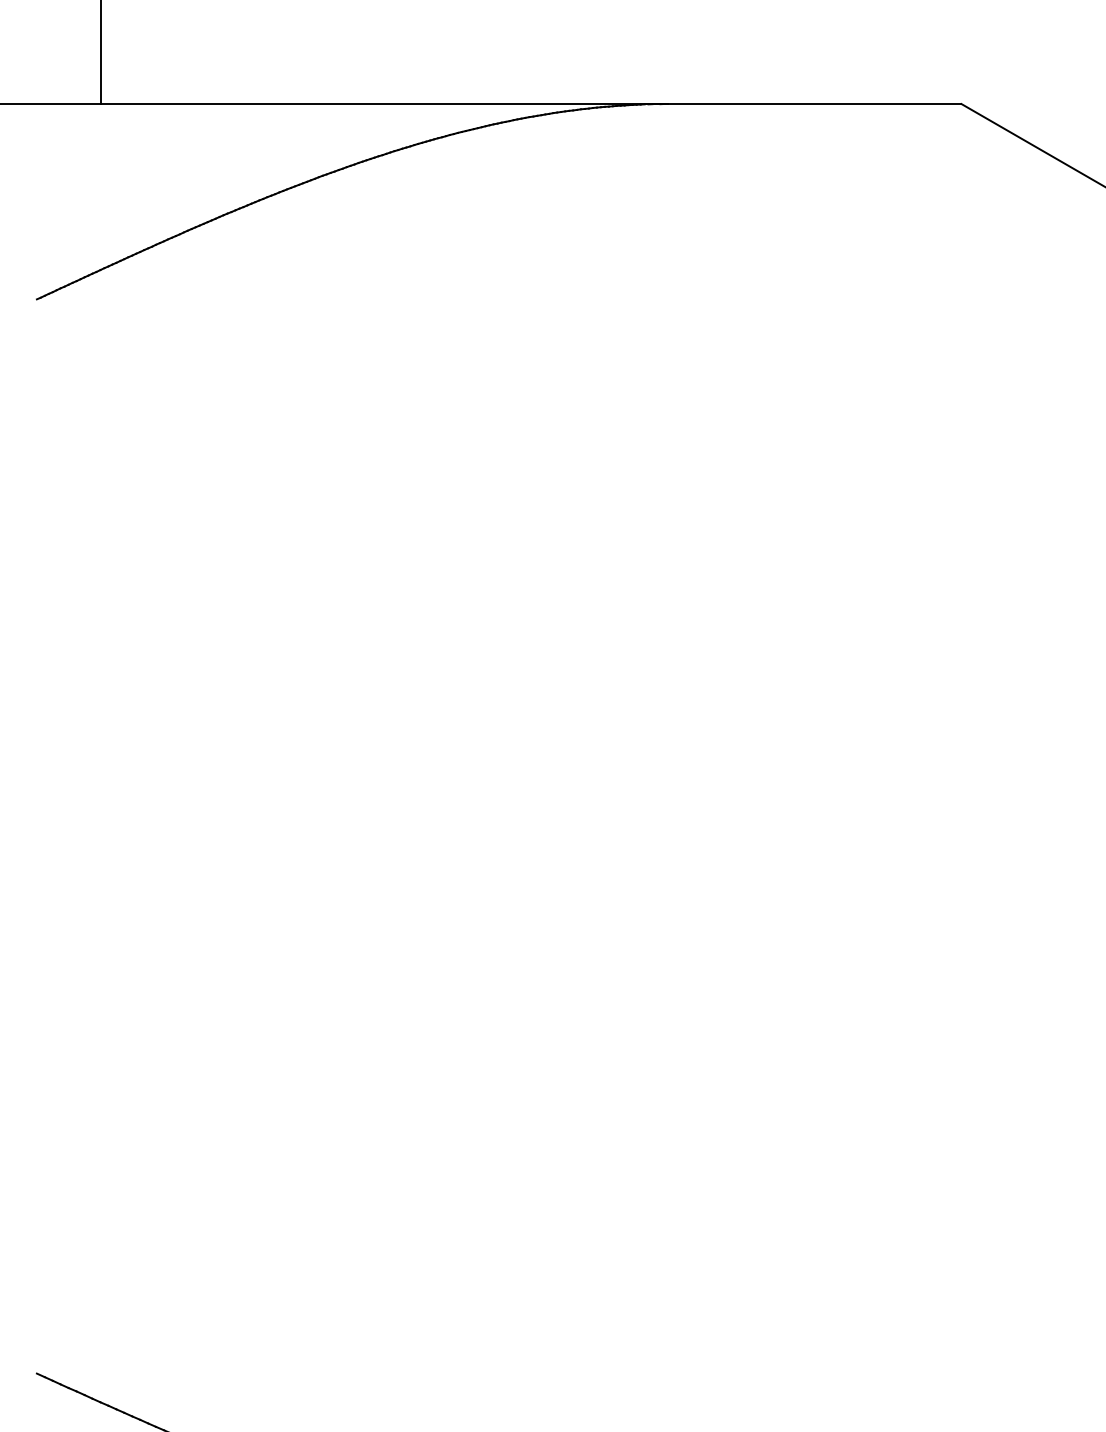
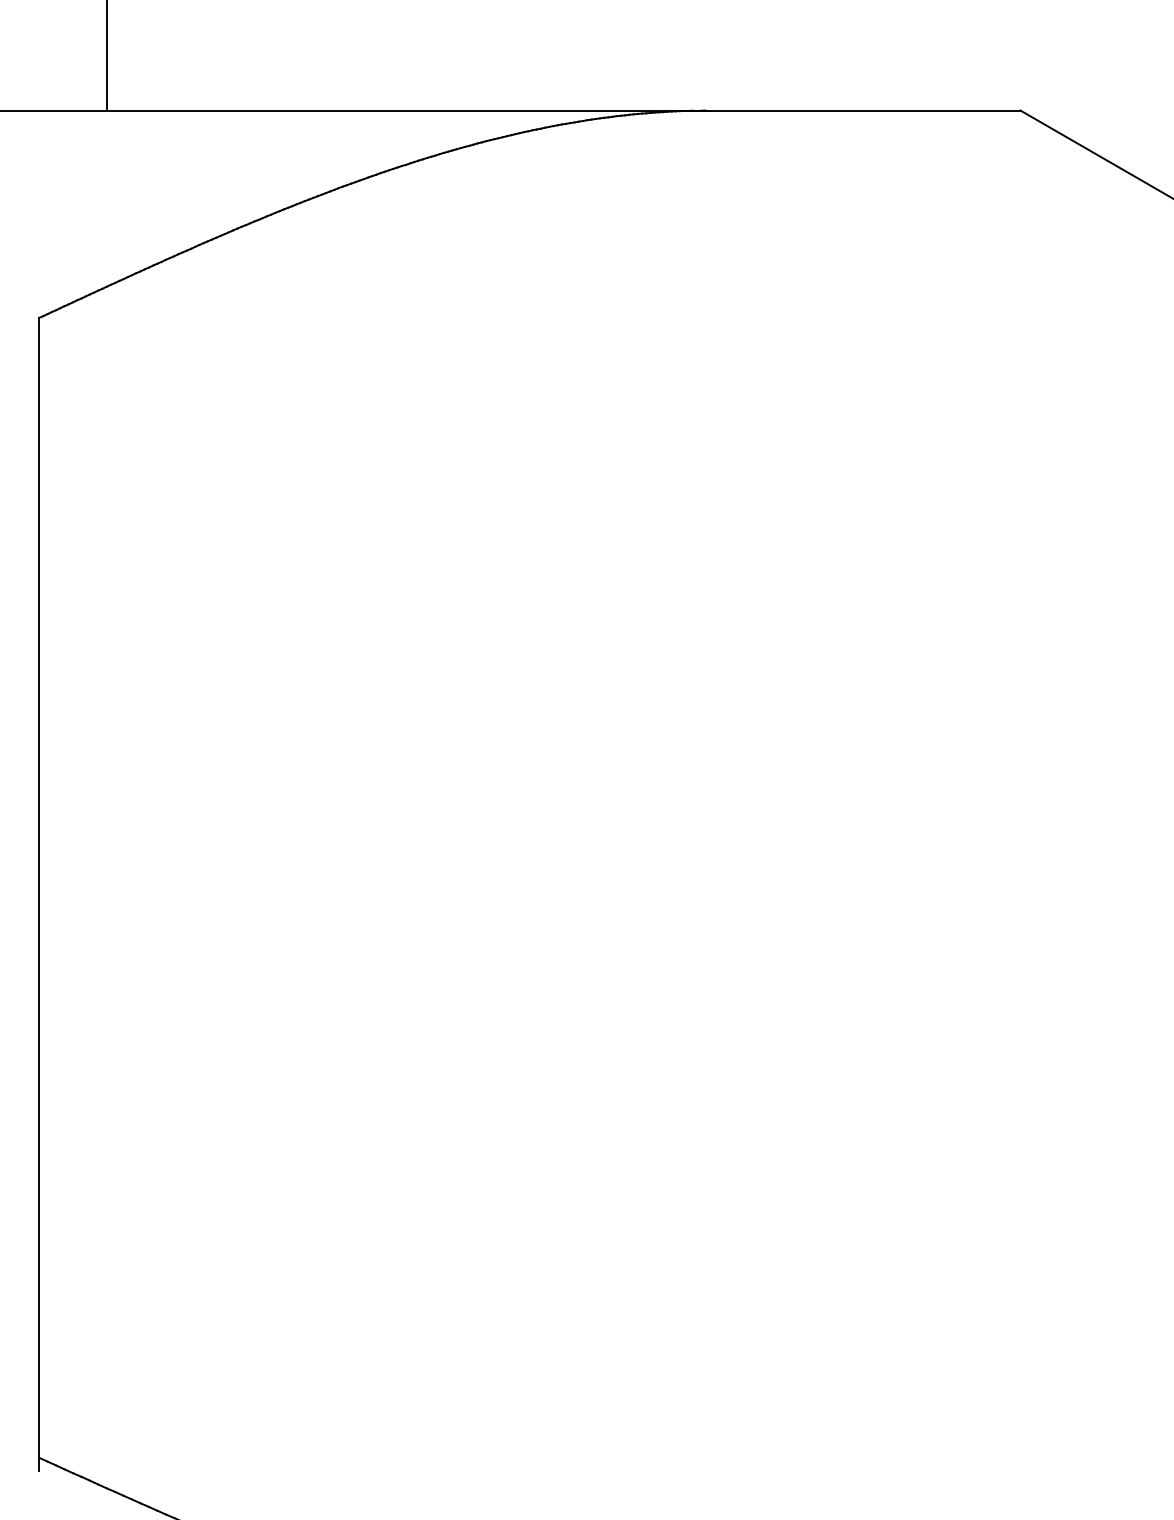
line: (37, 841) -> (39, 893), added

